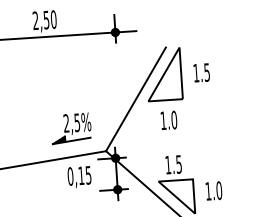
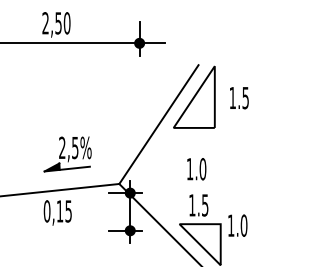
text: (168, 120) -> (196, 169), moved
part: (71, 128) -> (67, 154), moved
text: (79, 176) -> (57, 212), moved
text: (213, 190) -> (237, 225), moved

